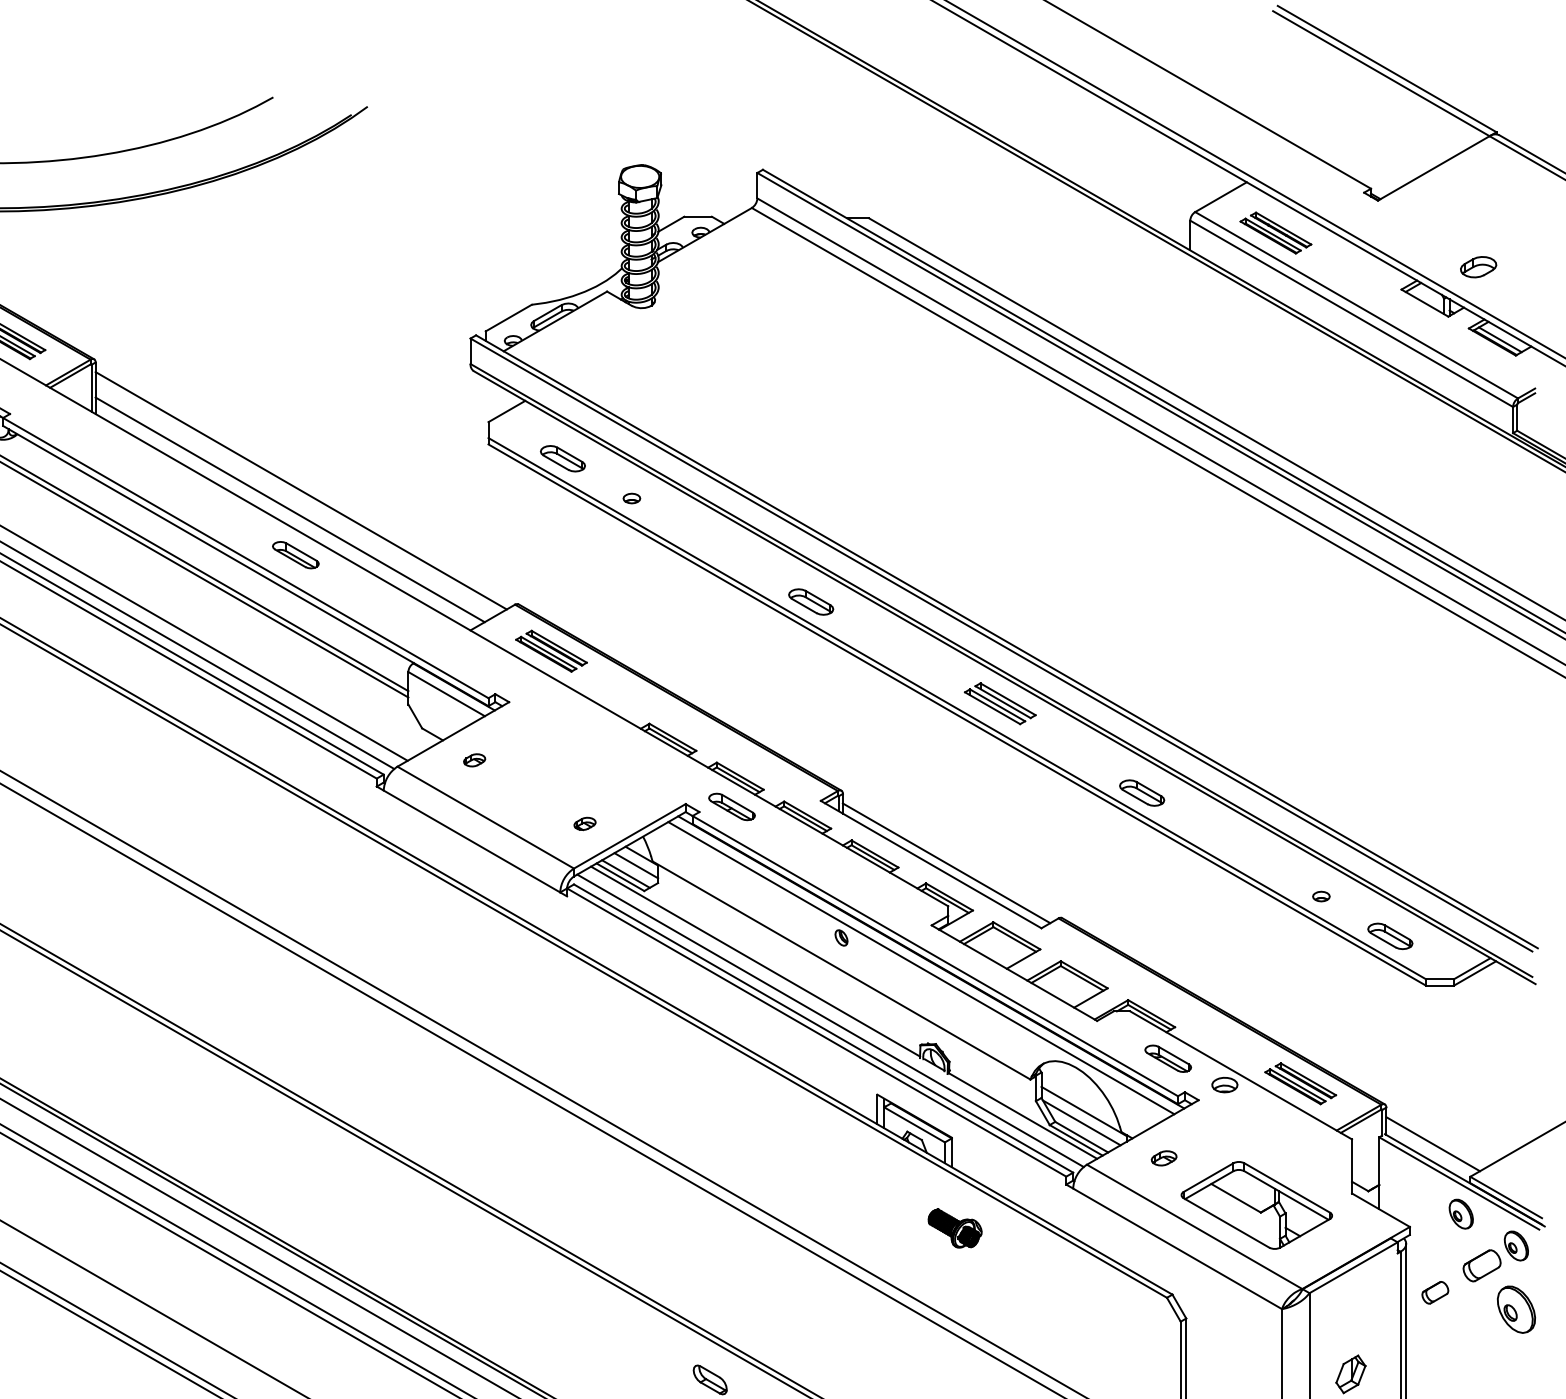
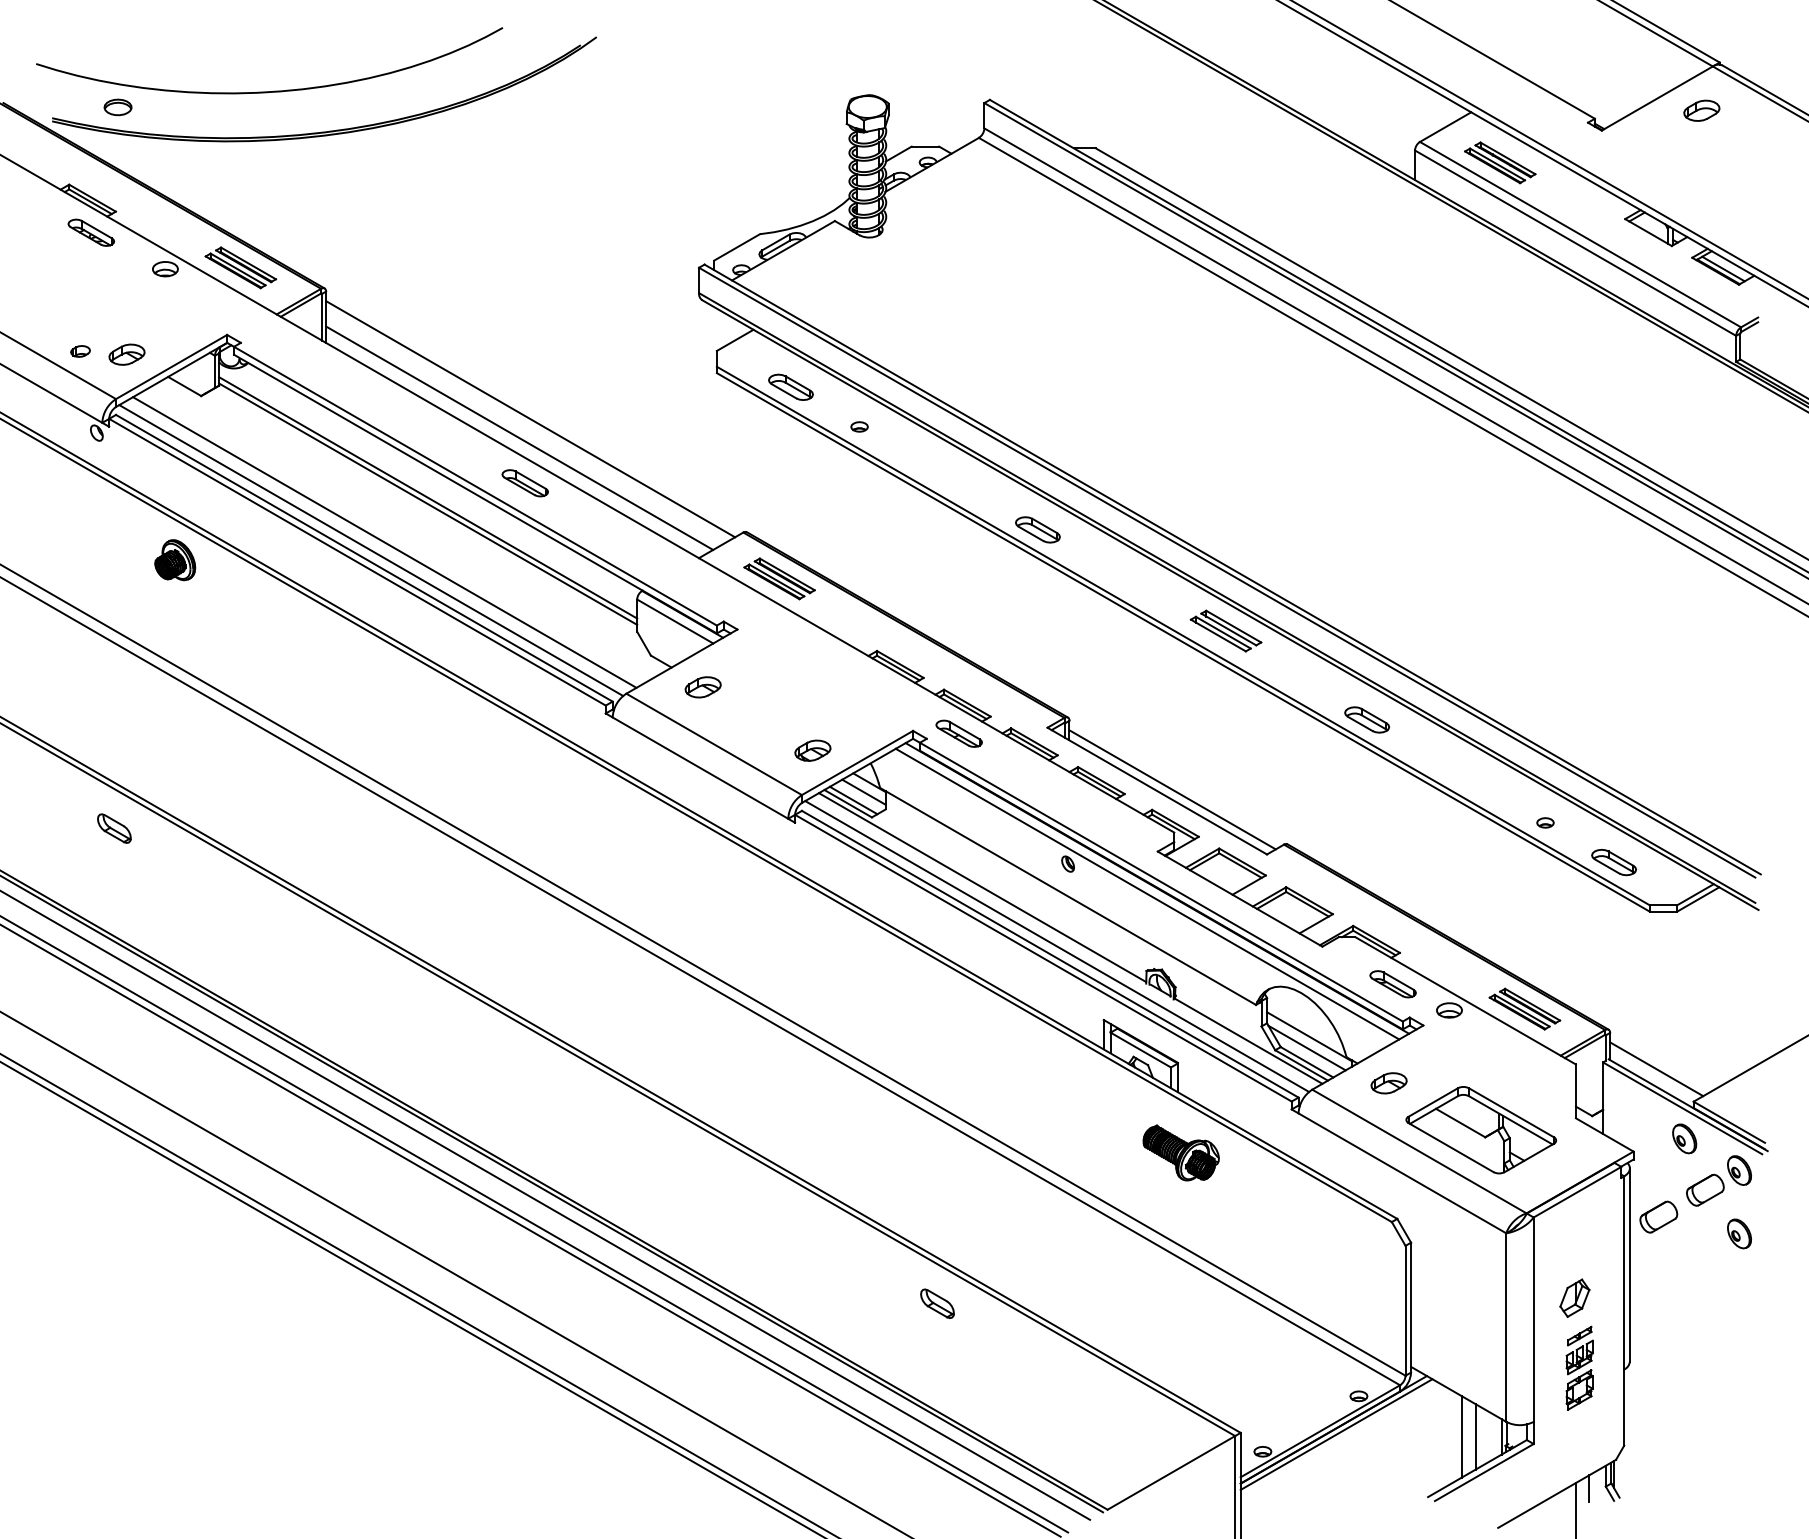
part: (1478, 266) -> (1701, 110), moved
part: (474, 760) -> (702, 687), size x1.67
part: (584, 823) -> (812, 750), size x1.67
part: (1163, 1158) -> (1388, 1083), size x1.43
part: (954, 1227) -> (1180, 1152), size x1.43
part: (1434, 1292) -> (1658, 1216), size x1.43
part: (1516, 1309) -> (1739, 1233), size x0.62

